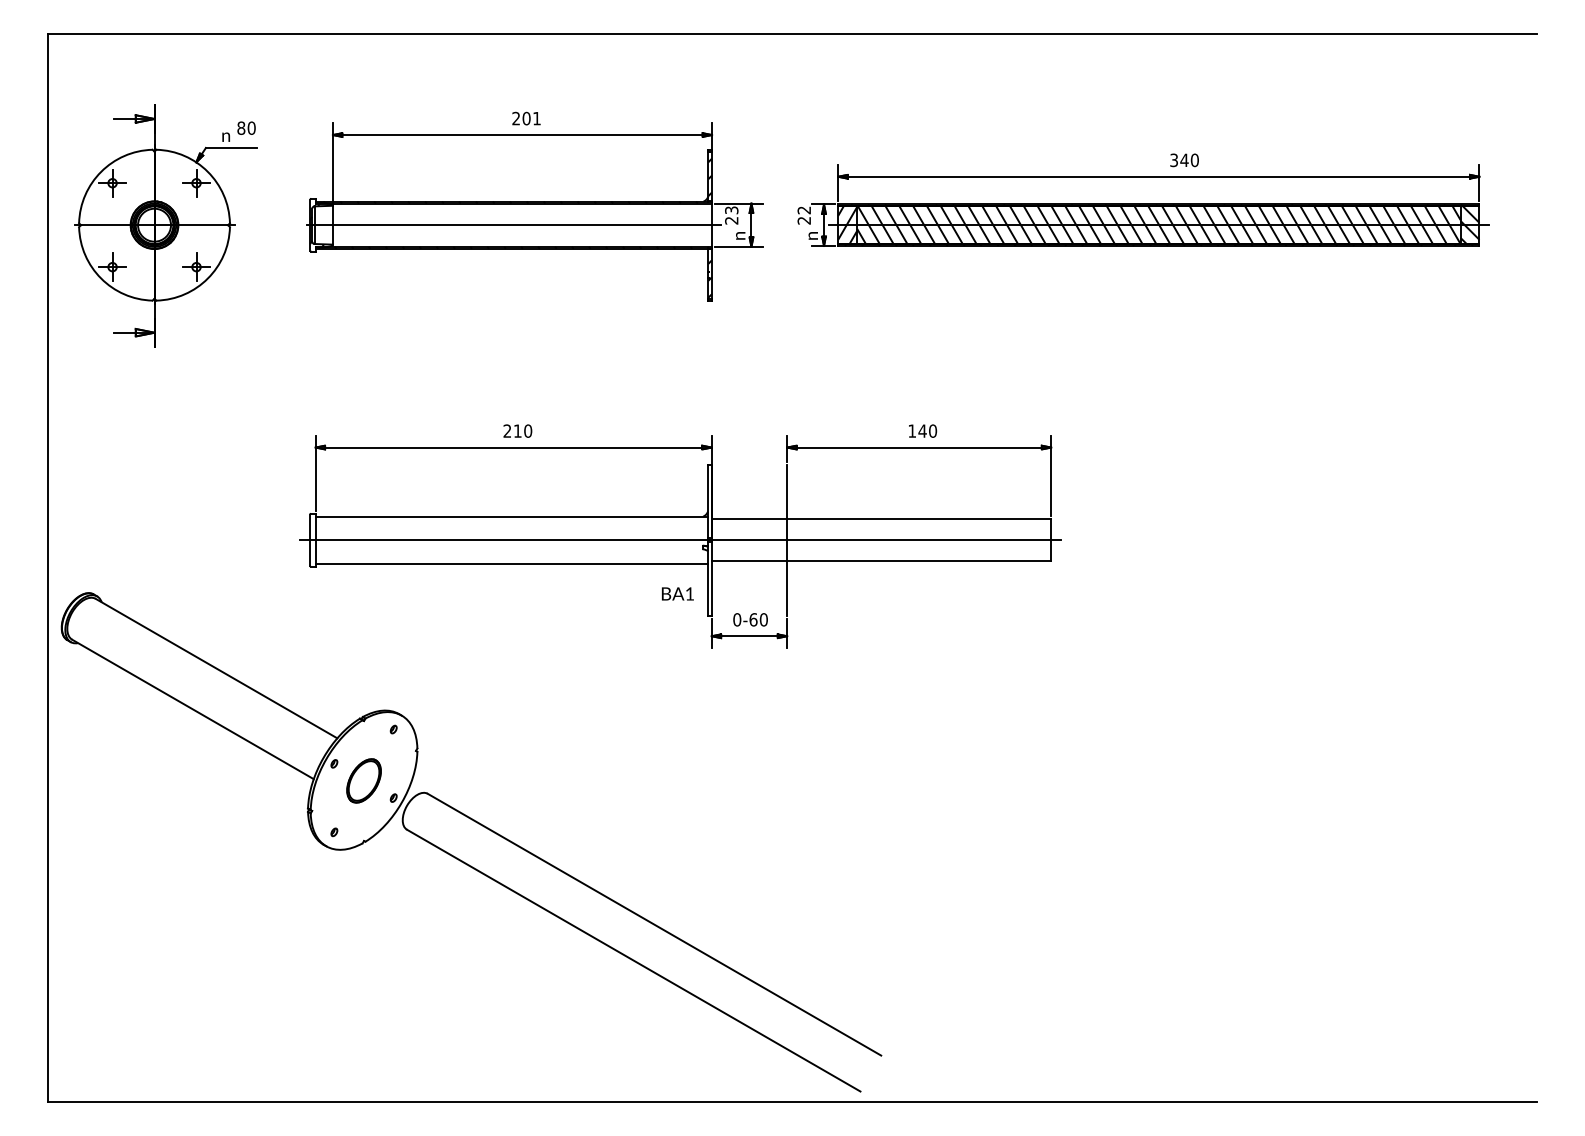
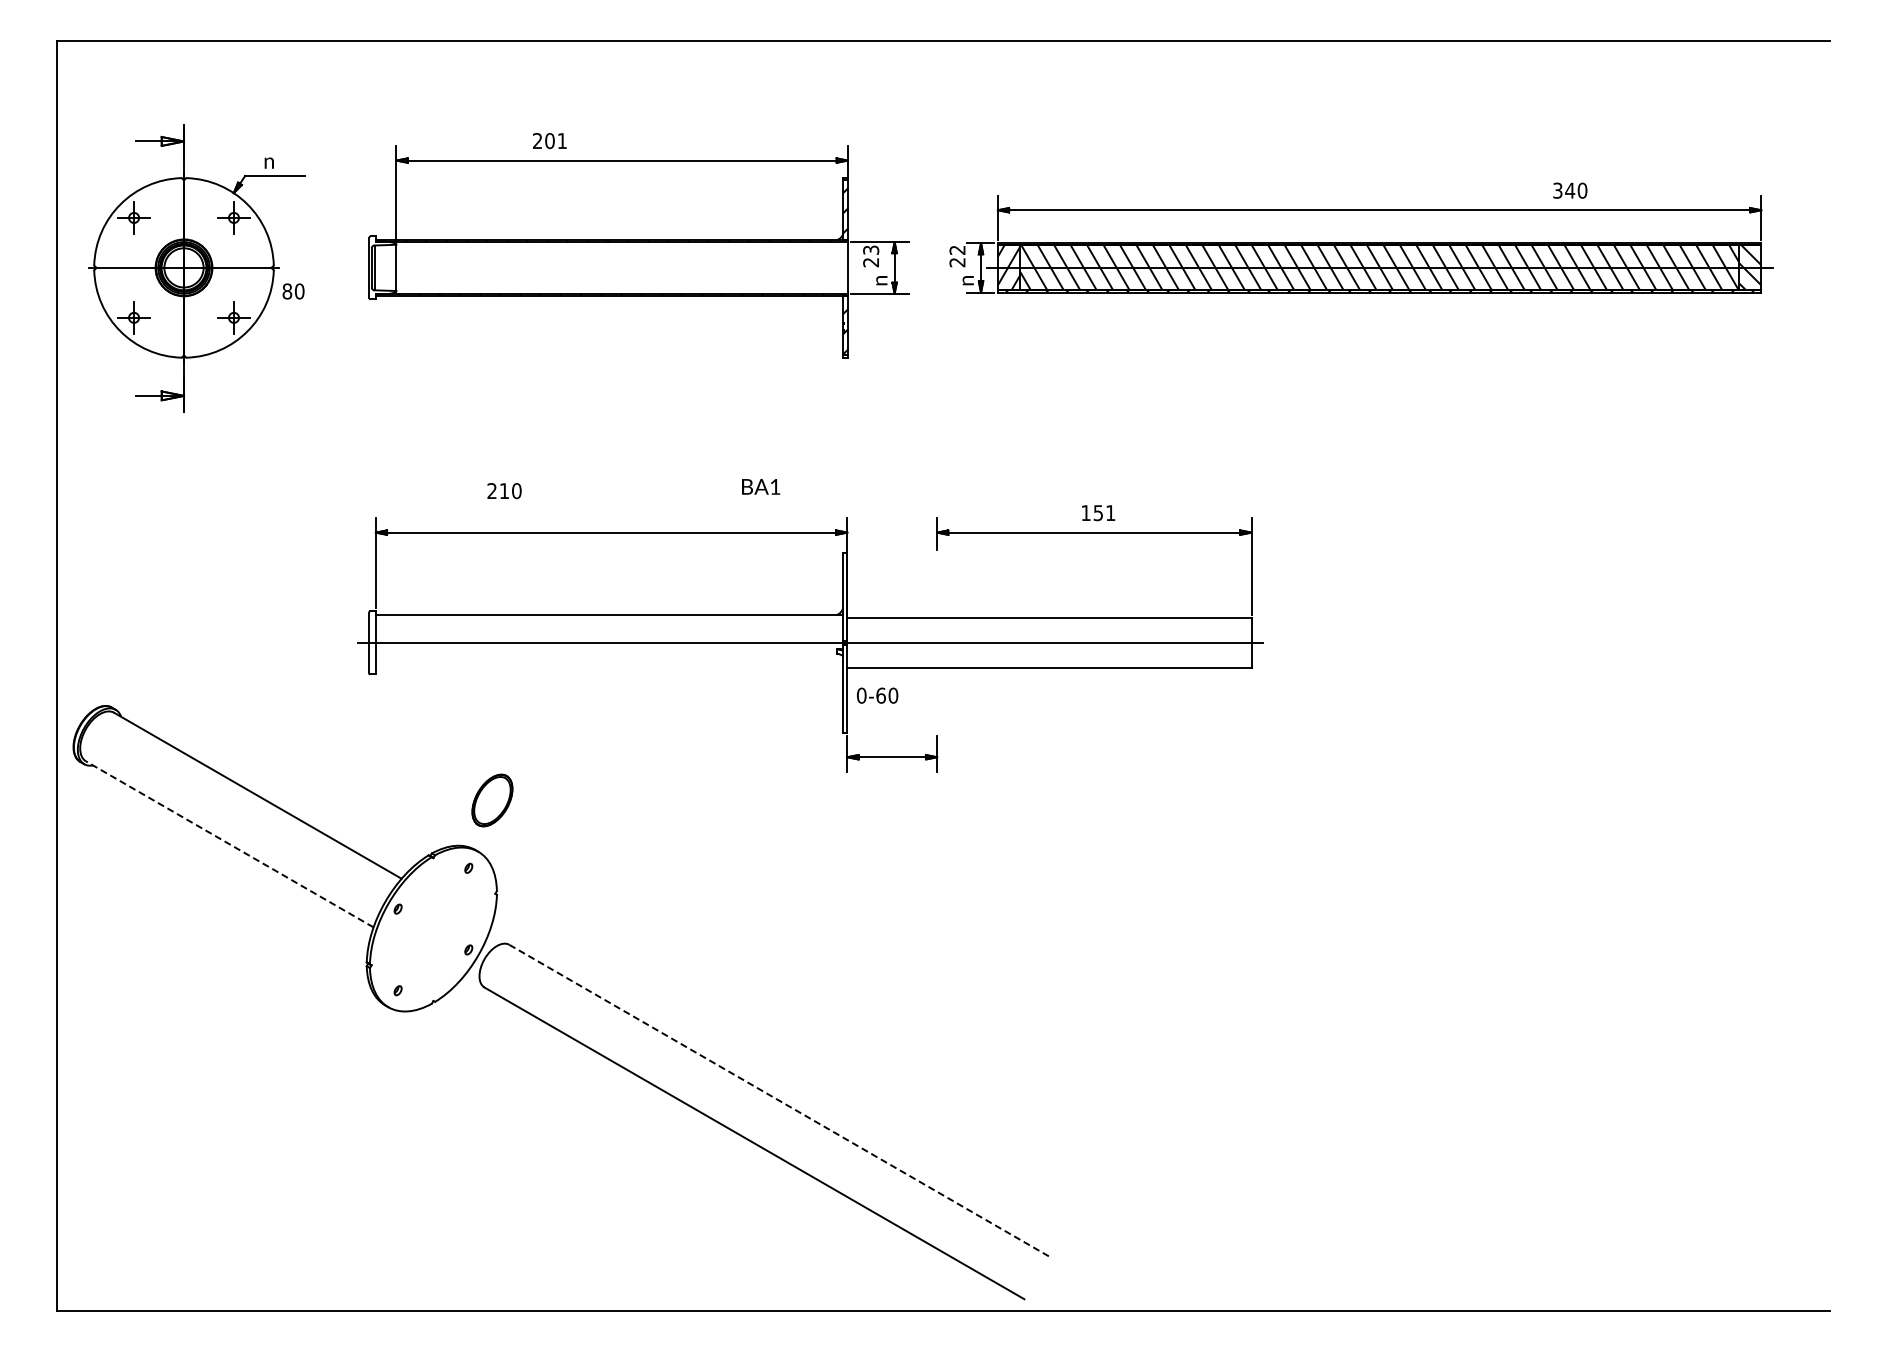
text: (526, 119) -> (549, 141), moved
text: (246, 128) -> (293, 291), moved
text: (1184, 160) -> (1570, 190), moved
hatch: (321, 224) -> (382, 267), removed
line: (513, 224) -> (611, 267), removed
text: (517, 431) -> (504, 491), moved
text: (927, 431) -> (1104, 513), 140 -> 151
line: (787, 539) -> (937, 642), removed
line: (511, 563) -> (608, 670), removed
text: (678, 593) -> (761, 486), moved
text: (750, 619) -> (877, 695), moved
line: (192, 709) -> (229, 844), solid -> dashed
part: (364, 780) -> (492, 800), moved
line: (654, 924) -> (779, 1100), solid -> dashed

